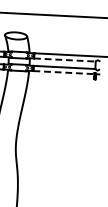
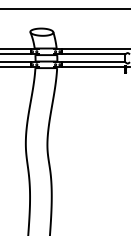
line: (64, 60) -> (93, 54), dashed -> solid
line: (64, 72) -> (93, 67), dashed -> solid

